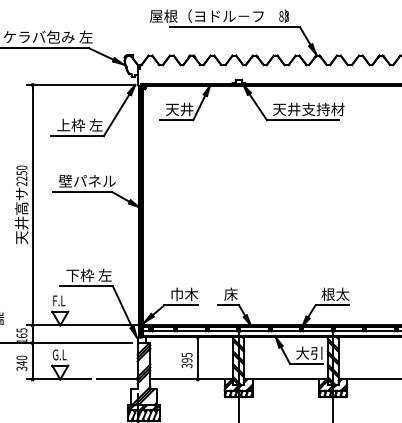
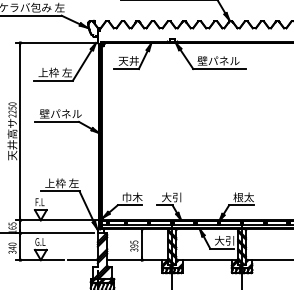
text: (308, 109) -> (223, 61), 天井支持材 -> 壁パネル
text: (72, 274) -> (49, 182), 下枠 左 -> 上枠 左
text: (237, 293) -> (171, 196), 床 -> 大引

